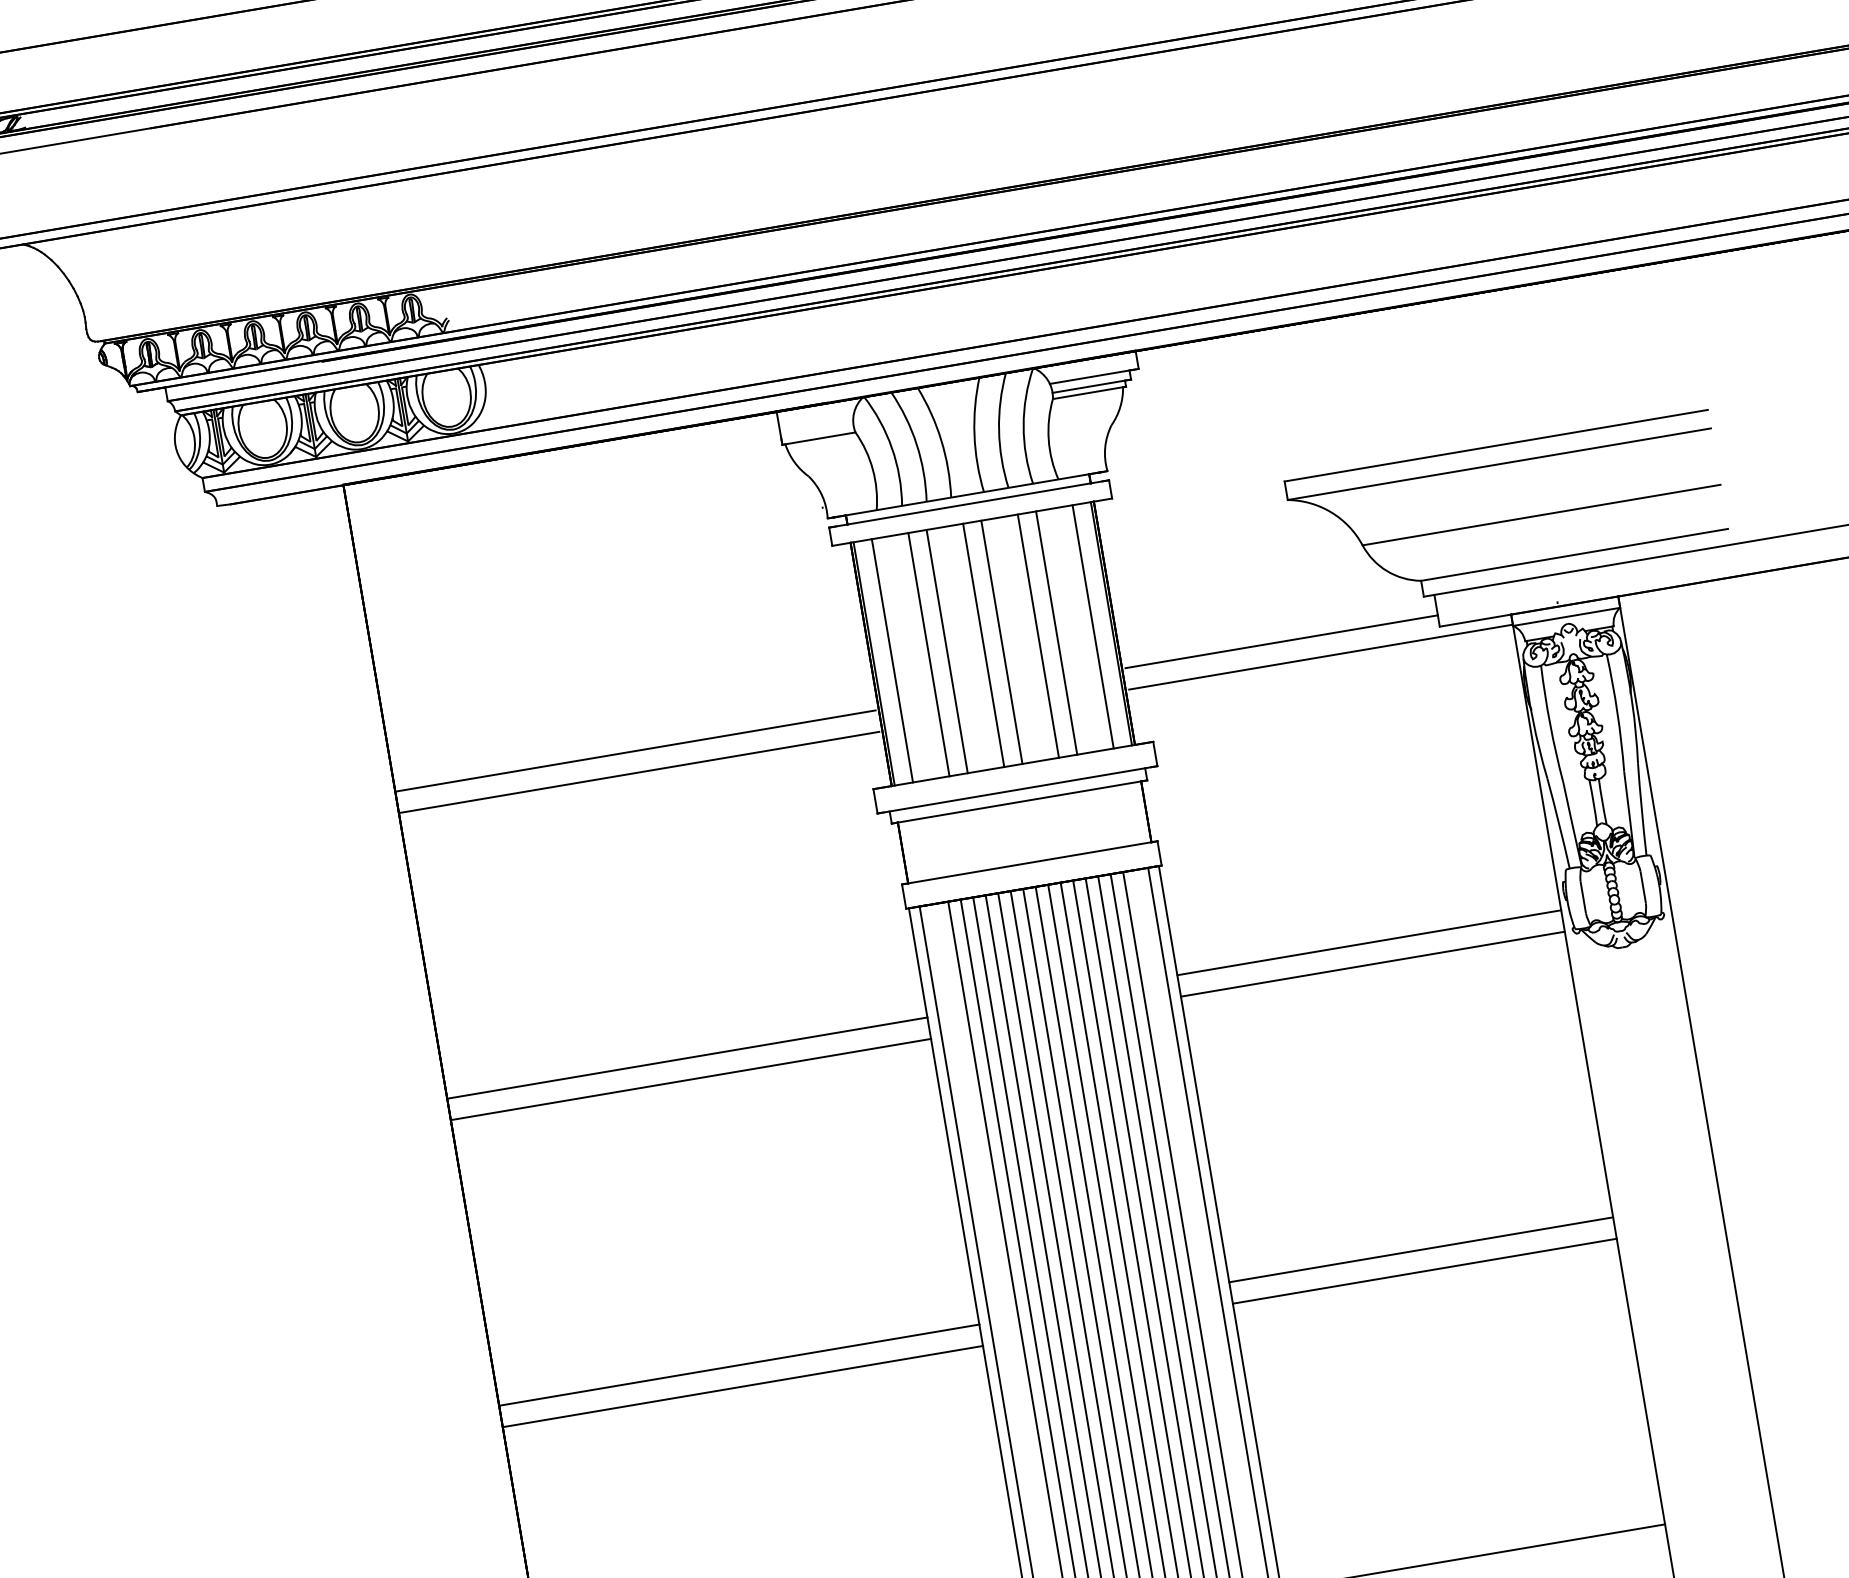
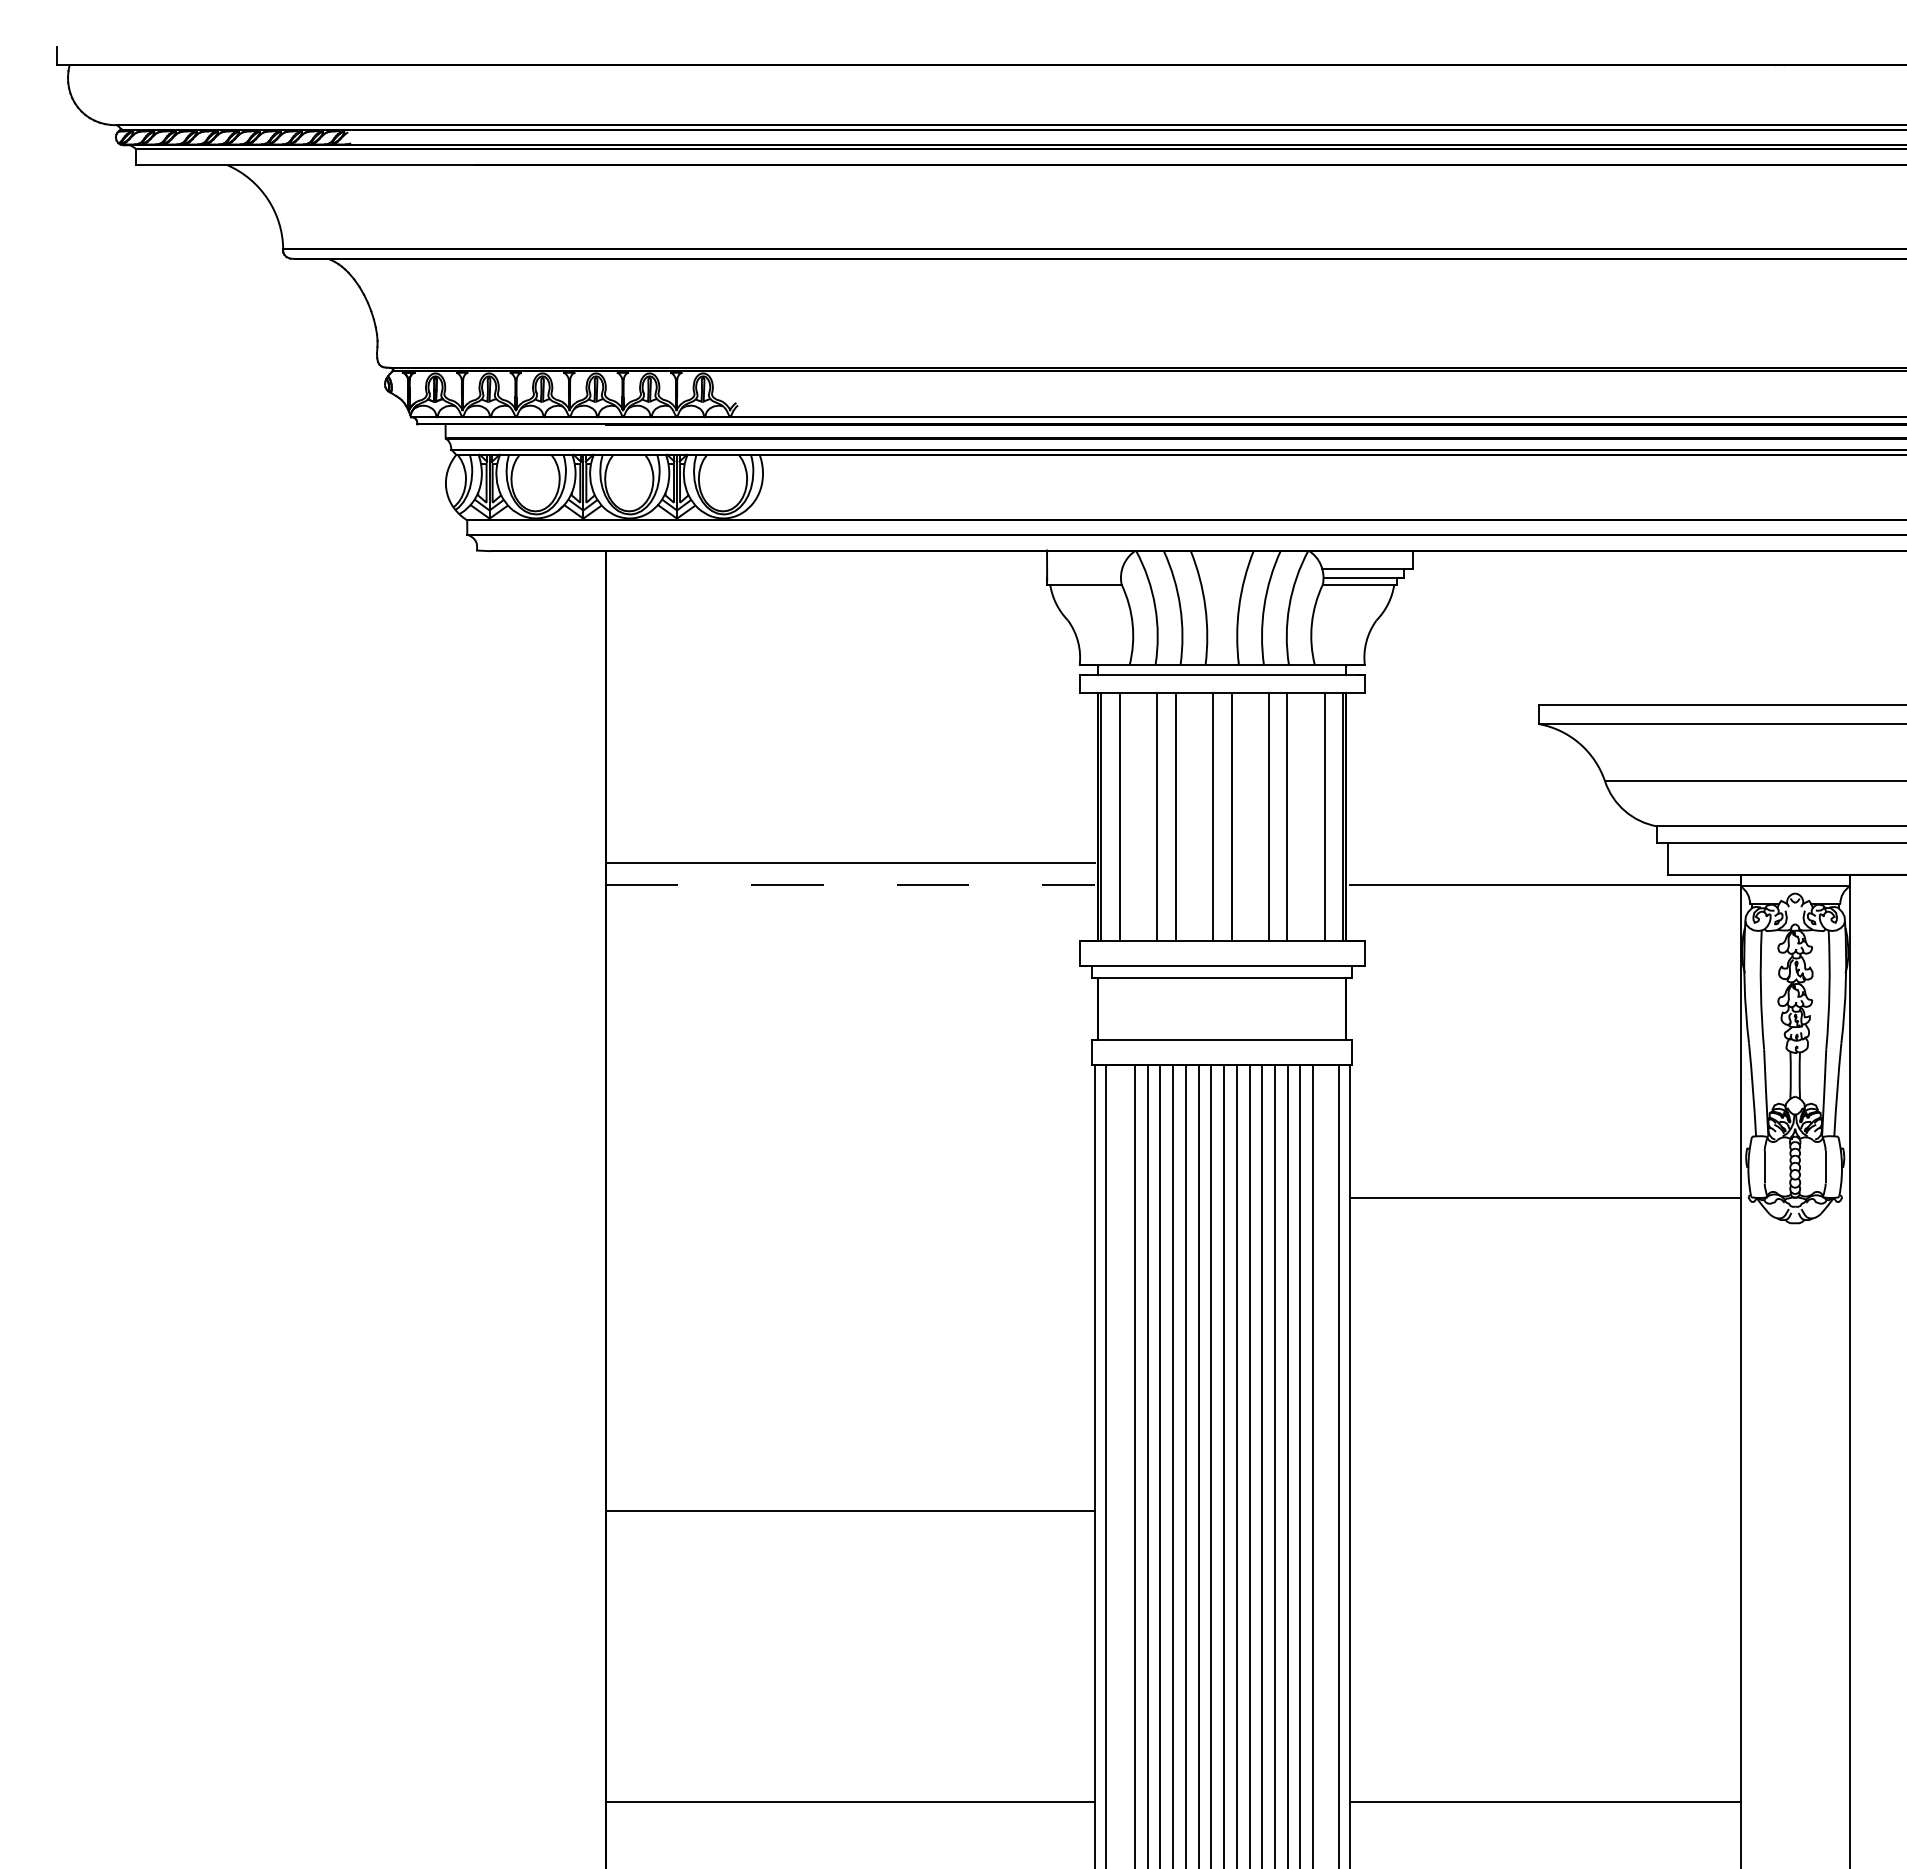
line: (1281, 641) -> (1508, 863), removed
line: (639, 772) -> (850, 885), solid -> dashed
line: (1368, 943) -> (1544, 1176), removed
line: (687, 1058) -> (850, 1176), removed
line: (691, 1079) -> (850, 1198), removed
line: (1420, 1250) -> (1544, 1489), removed
line: (1424, 1270) -> (1544, 1510), removed
line: (739, 1365) -> (850, 1489), removed

